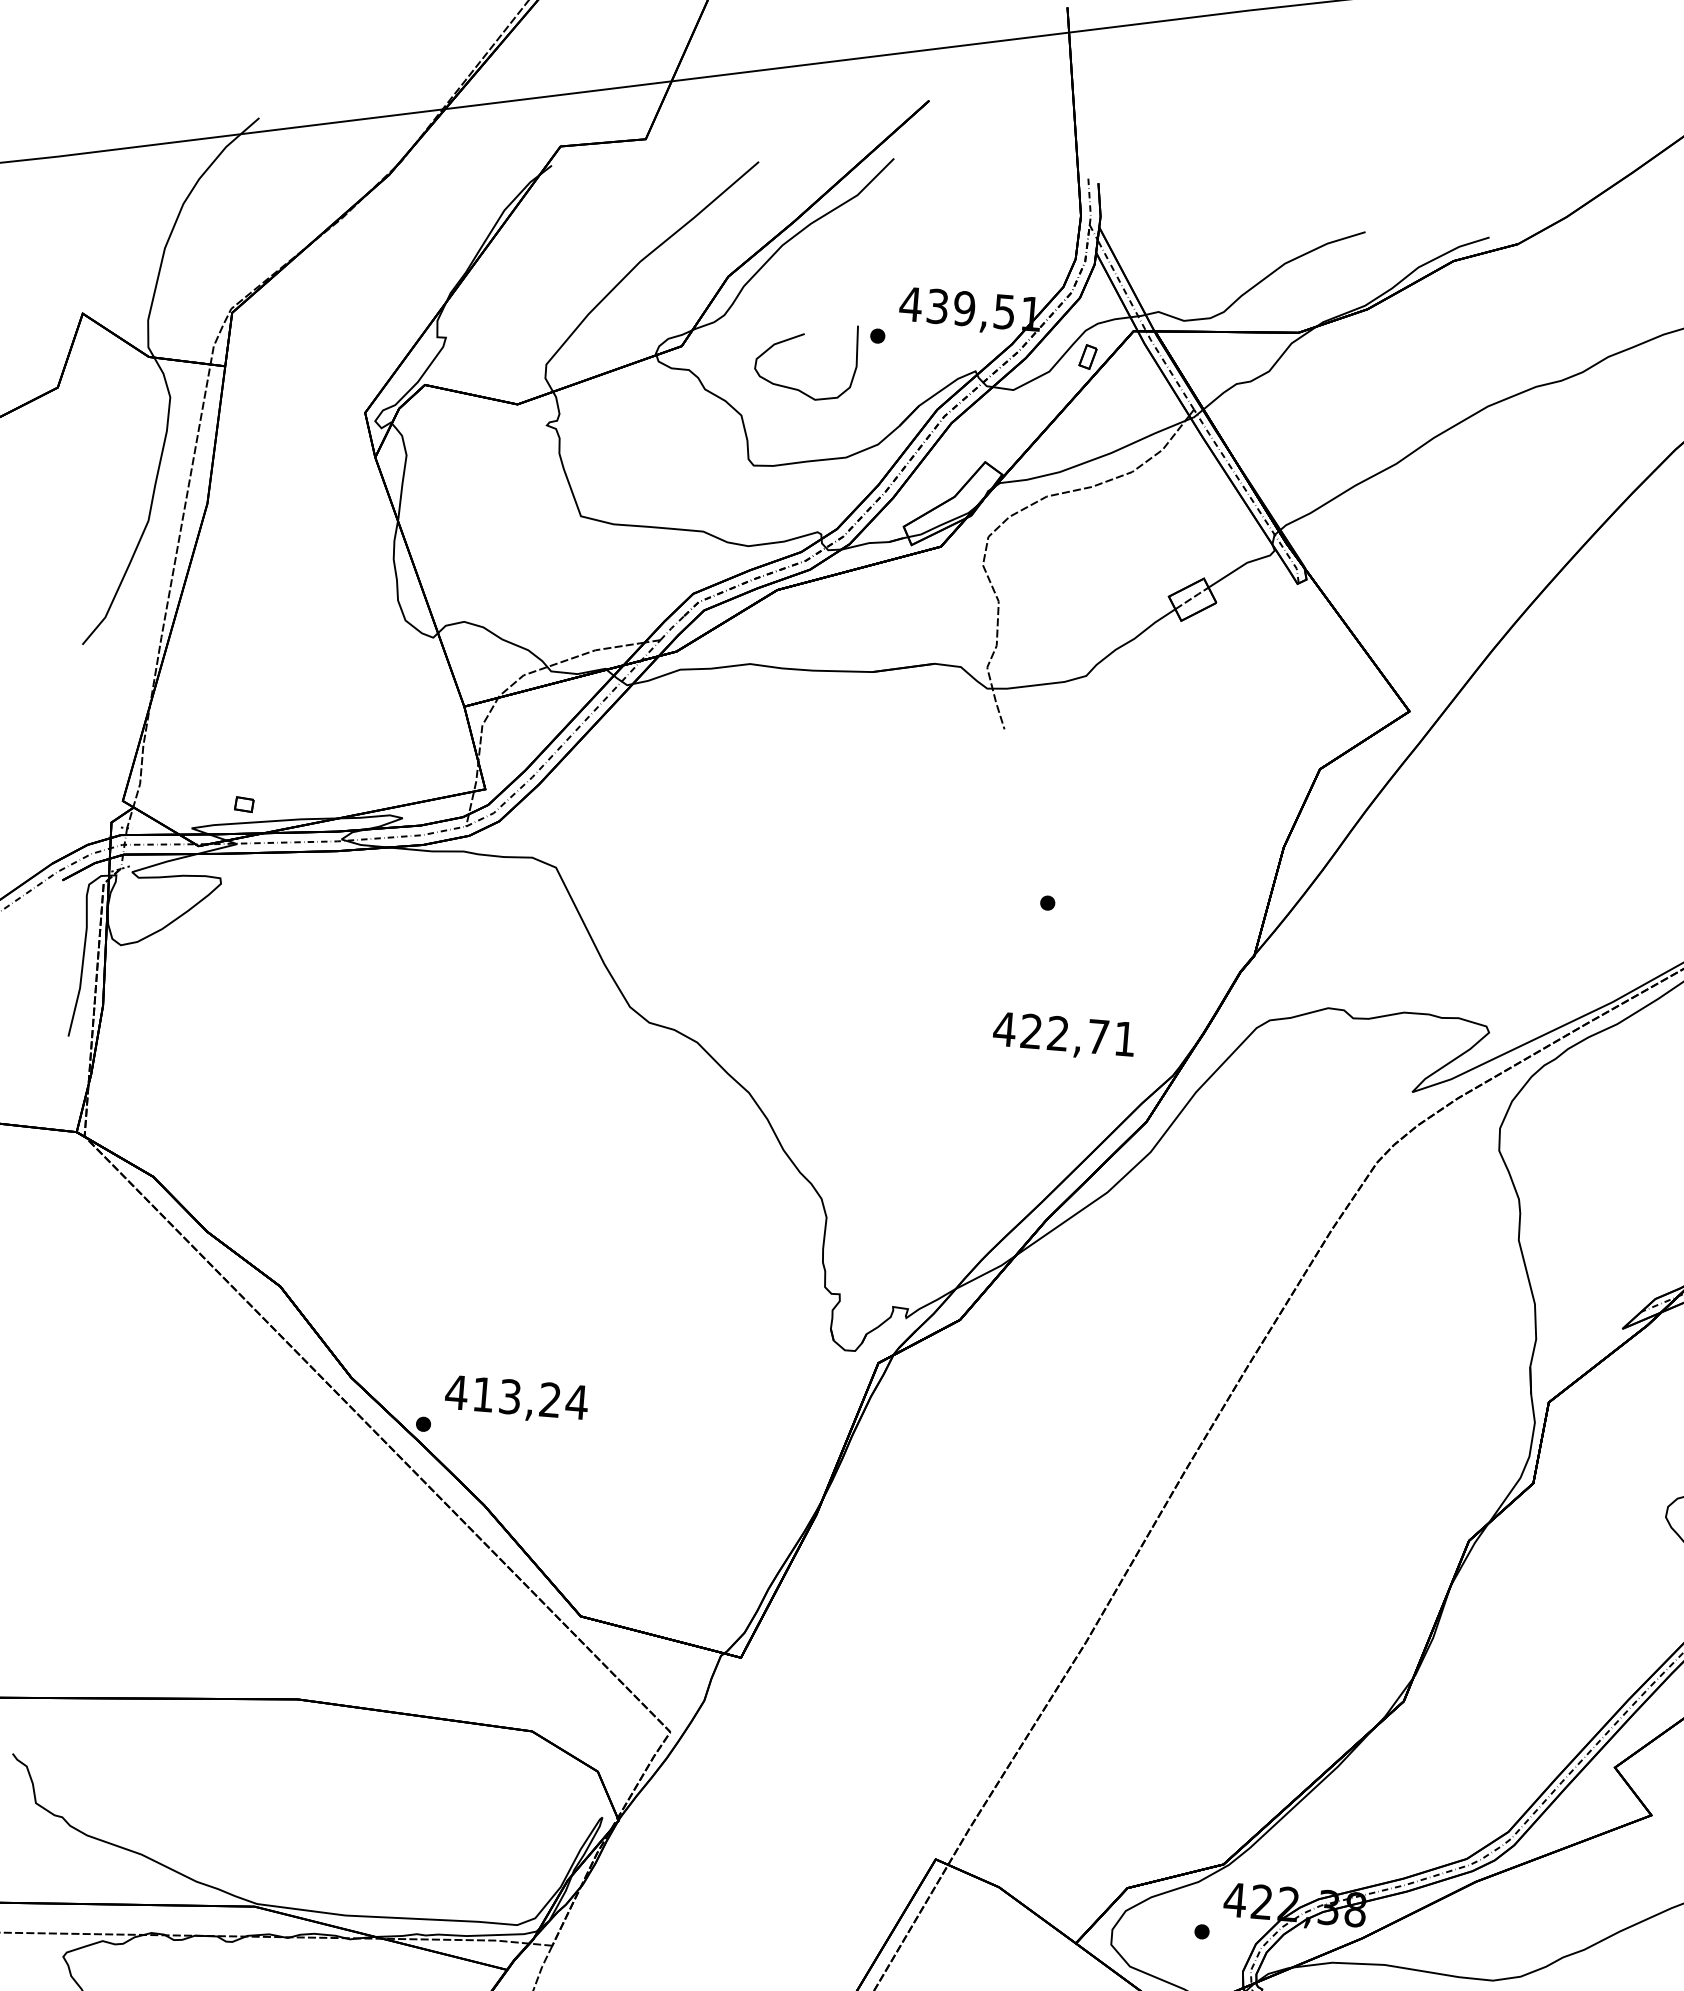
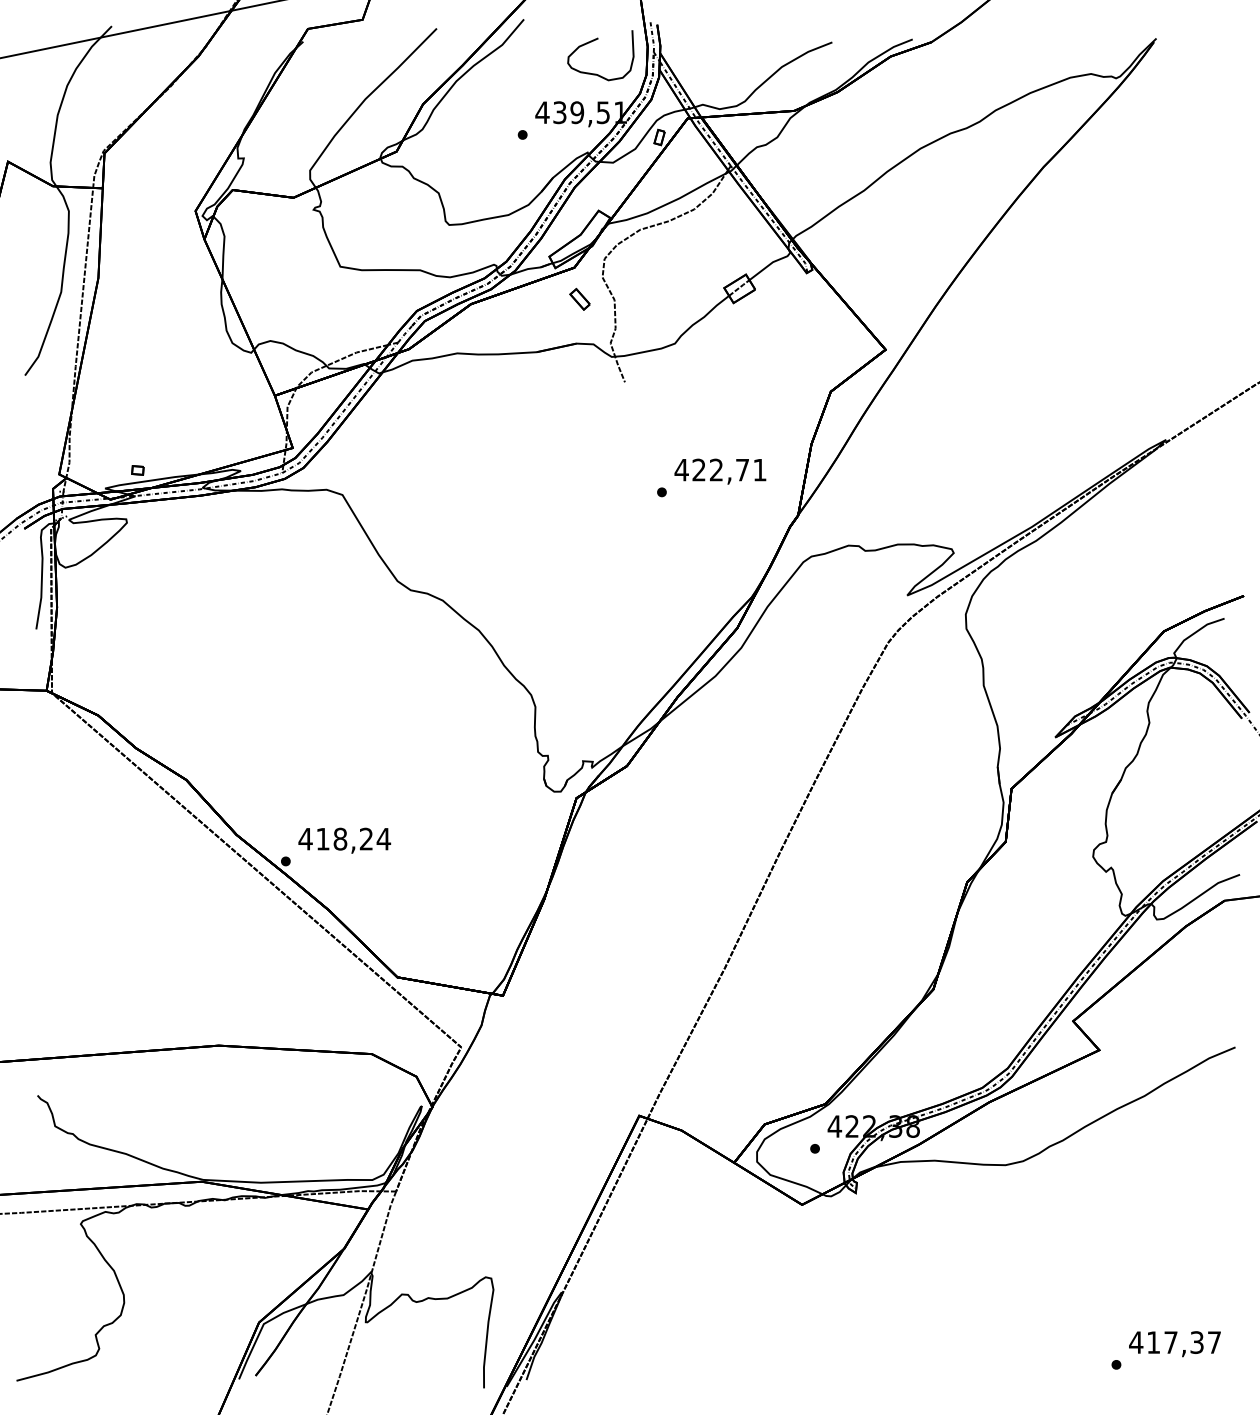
curve: (801, 337) -> (596, 40), moved
part: (944, 594) -> (579, 298), added
text: (1064, 1036) -> (720, 471), moved
text: (510, 1395) -> (340, 838), 413,24 -> 418,24

